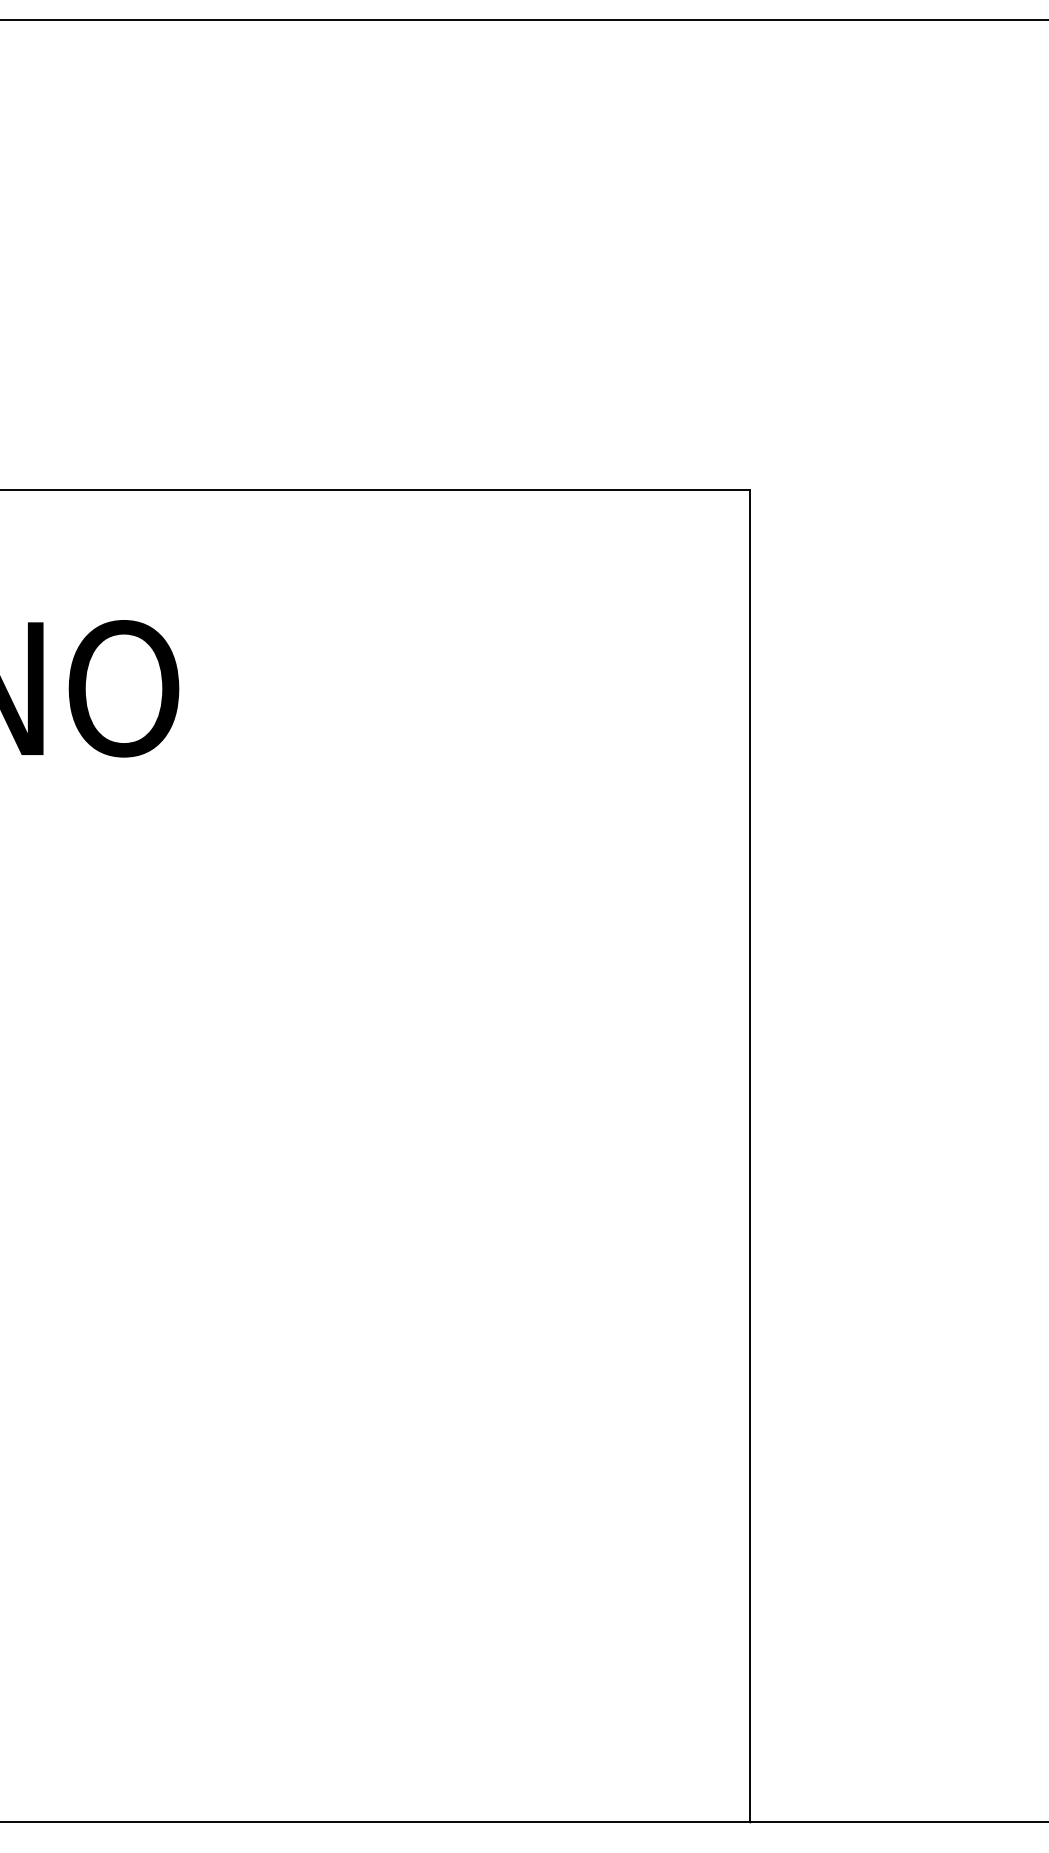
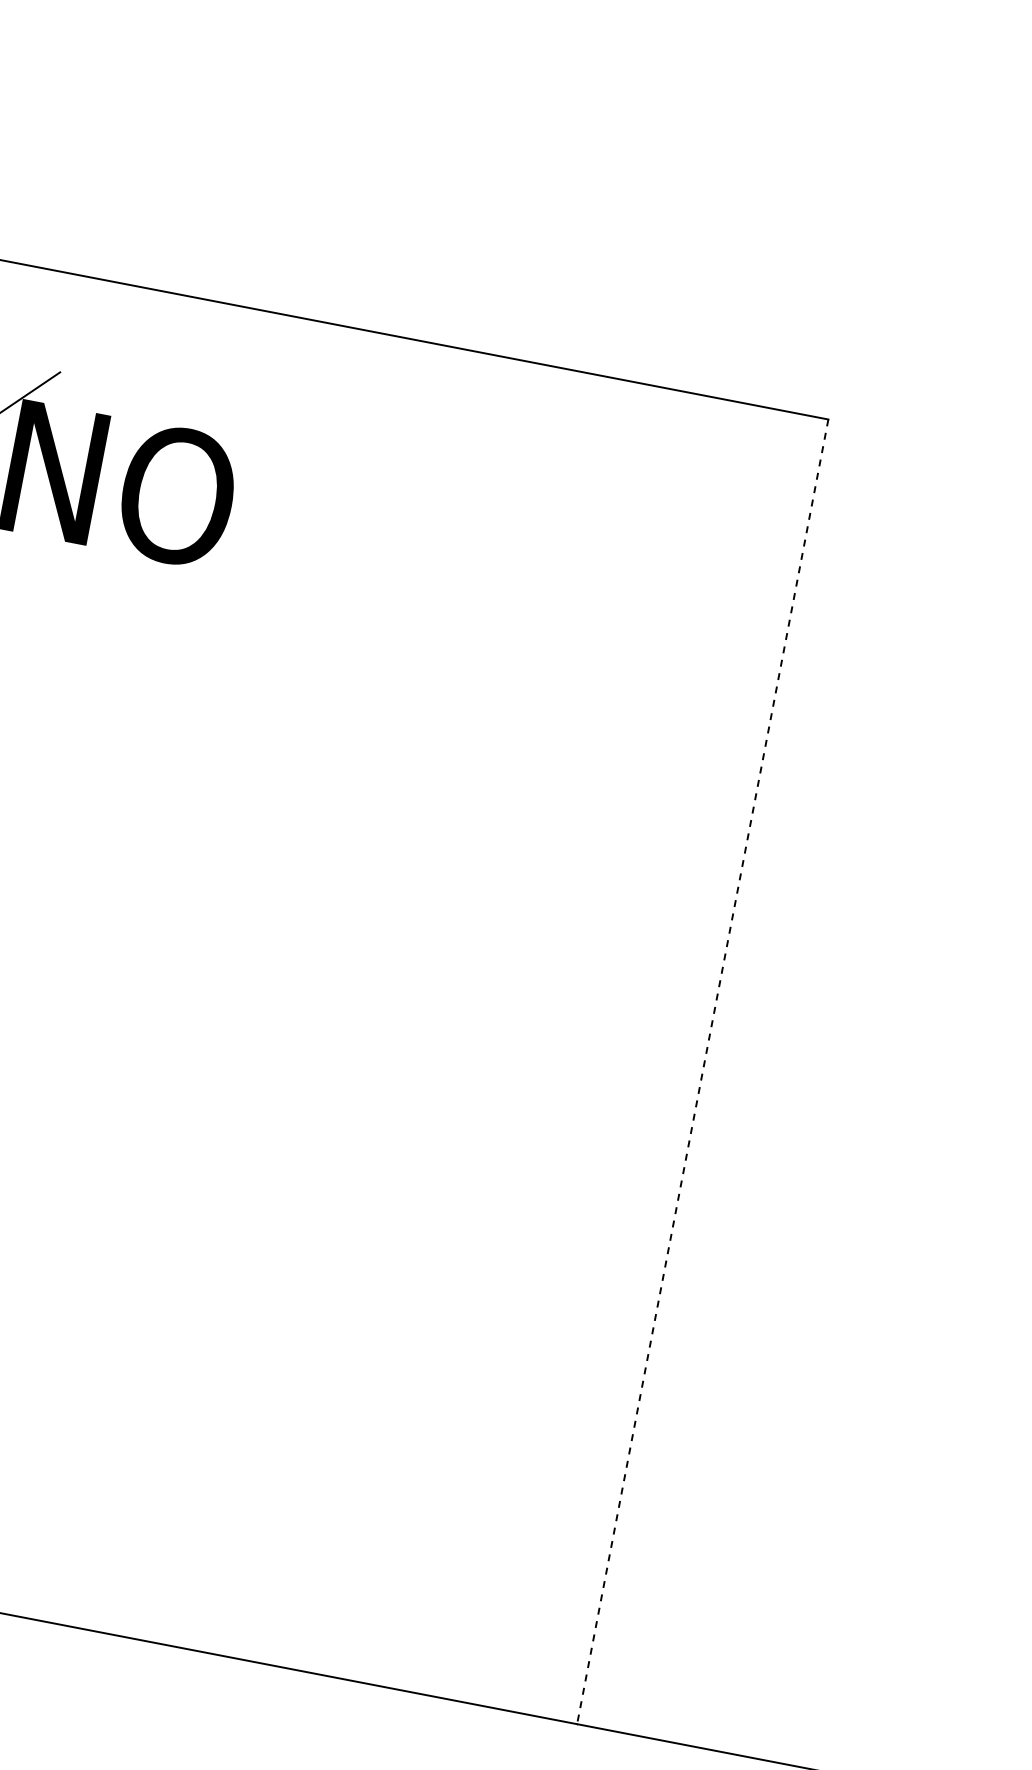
line: (750, 1156) -> (702, 1072), solid -> dashed

